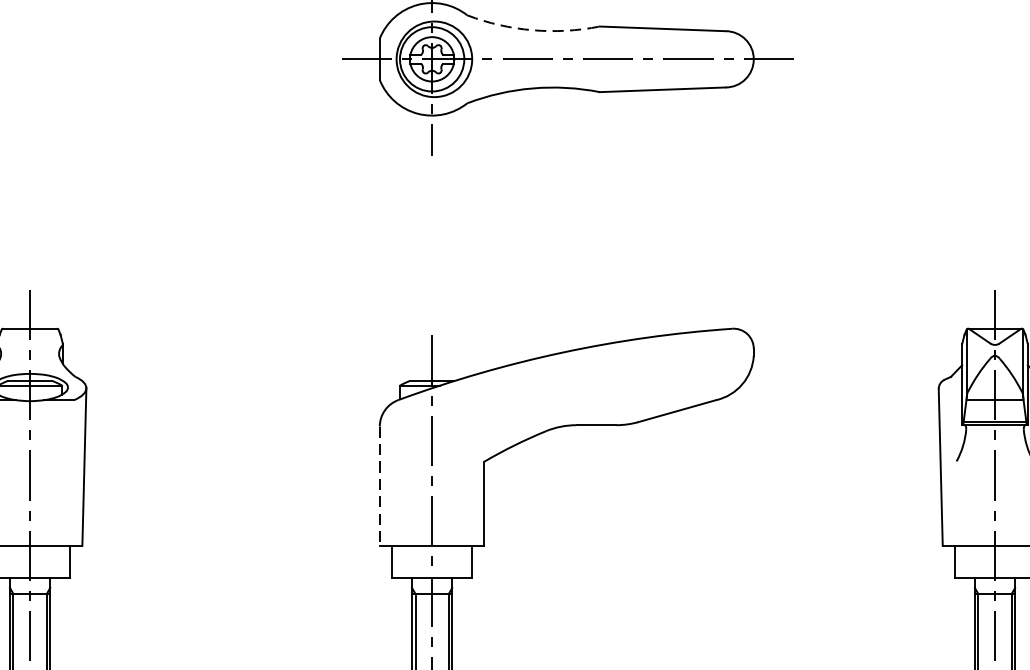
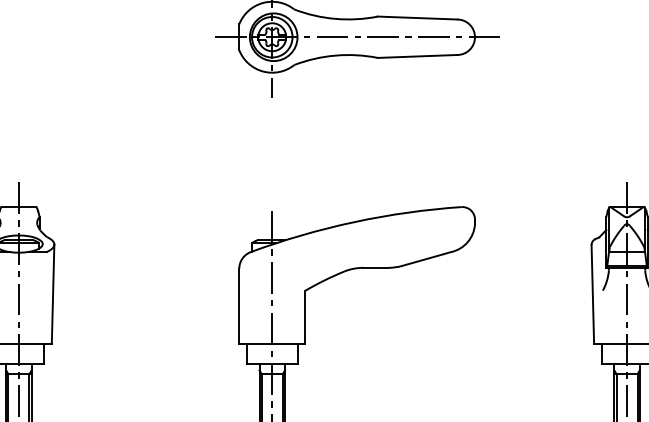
arc: (532, 29) -> (335, 18), dashed -> solid
line: (380, 486) -> (239, 306), dashed -> solid

